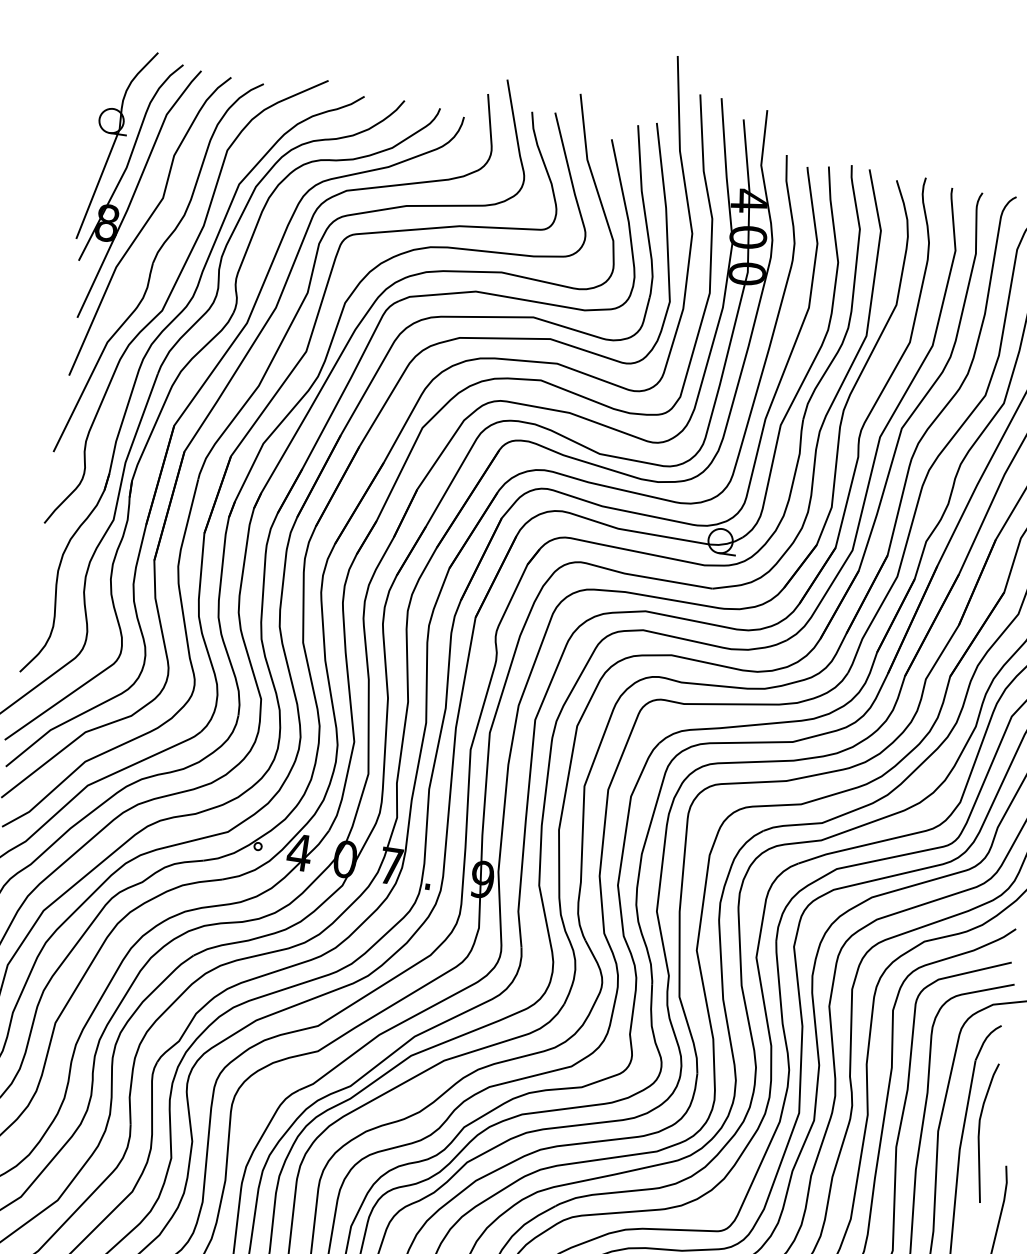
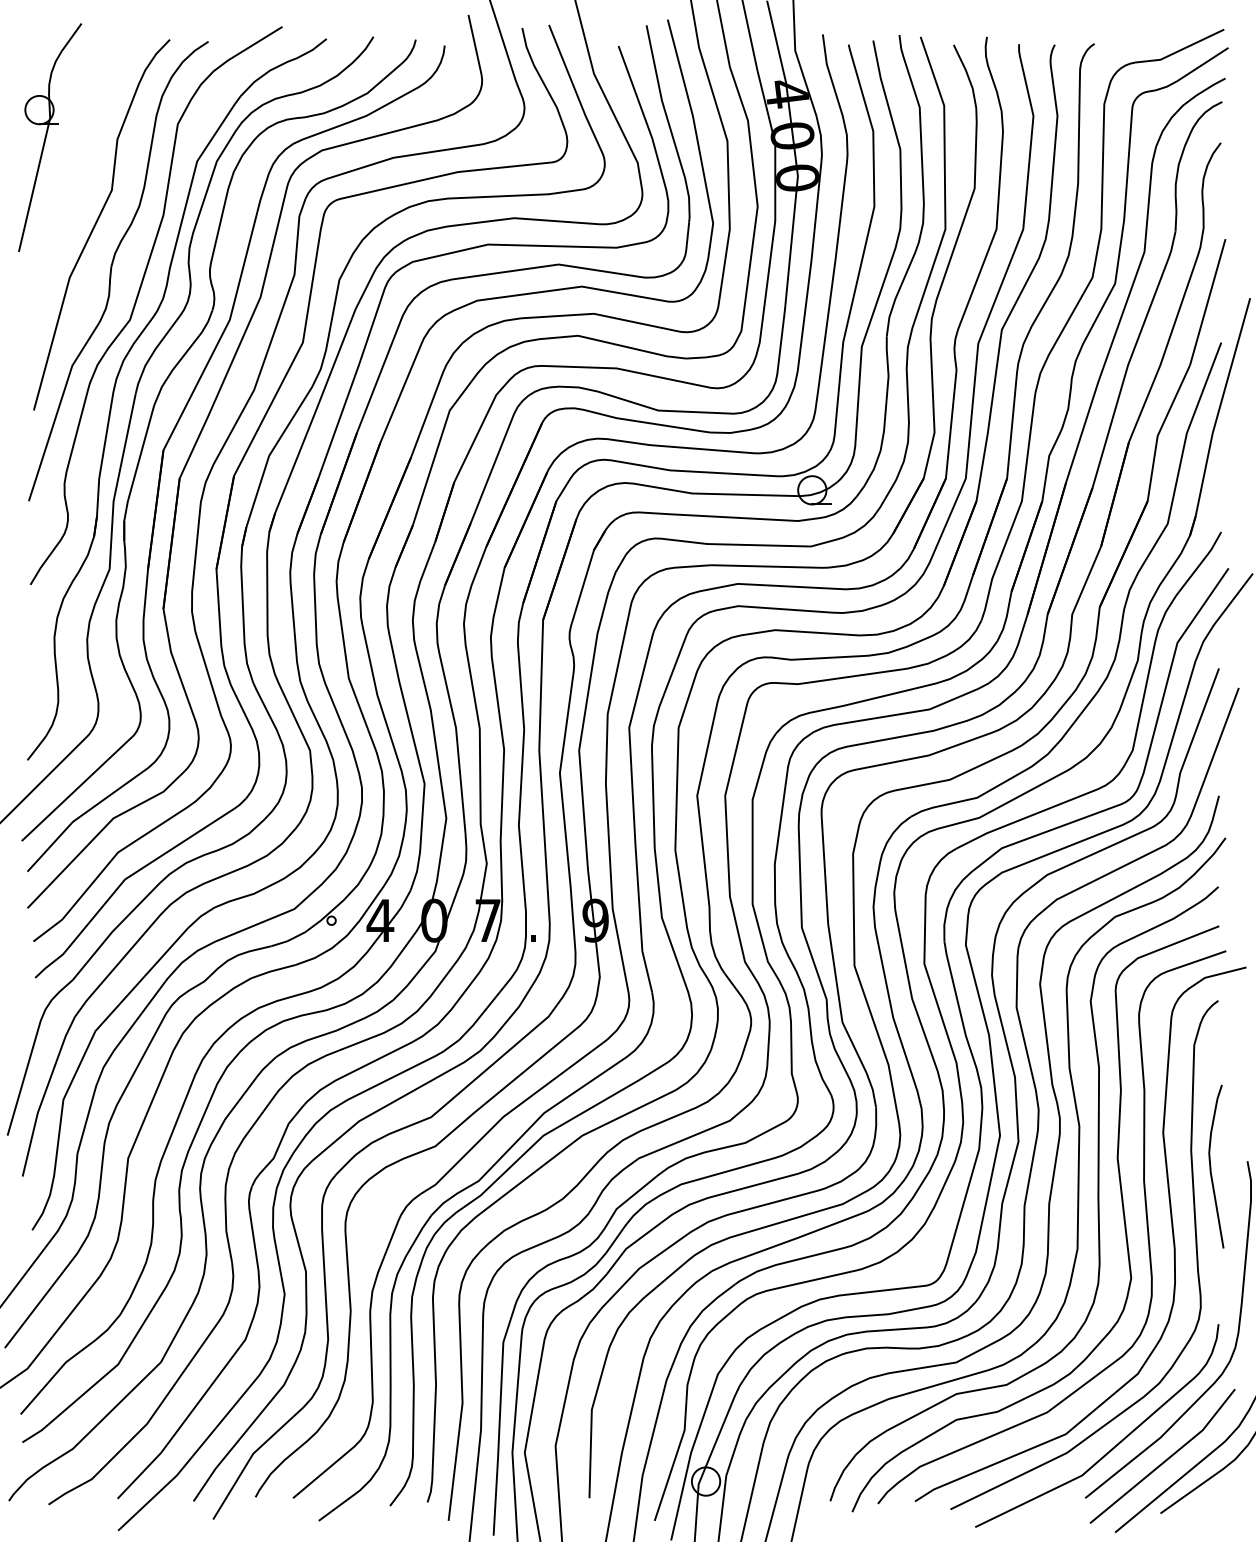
part: (135, 191) -> (79, 187), removed
curve: (980, 1131) -> (1211, 1166), moved

